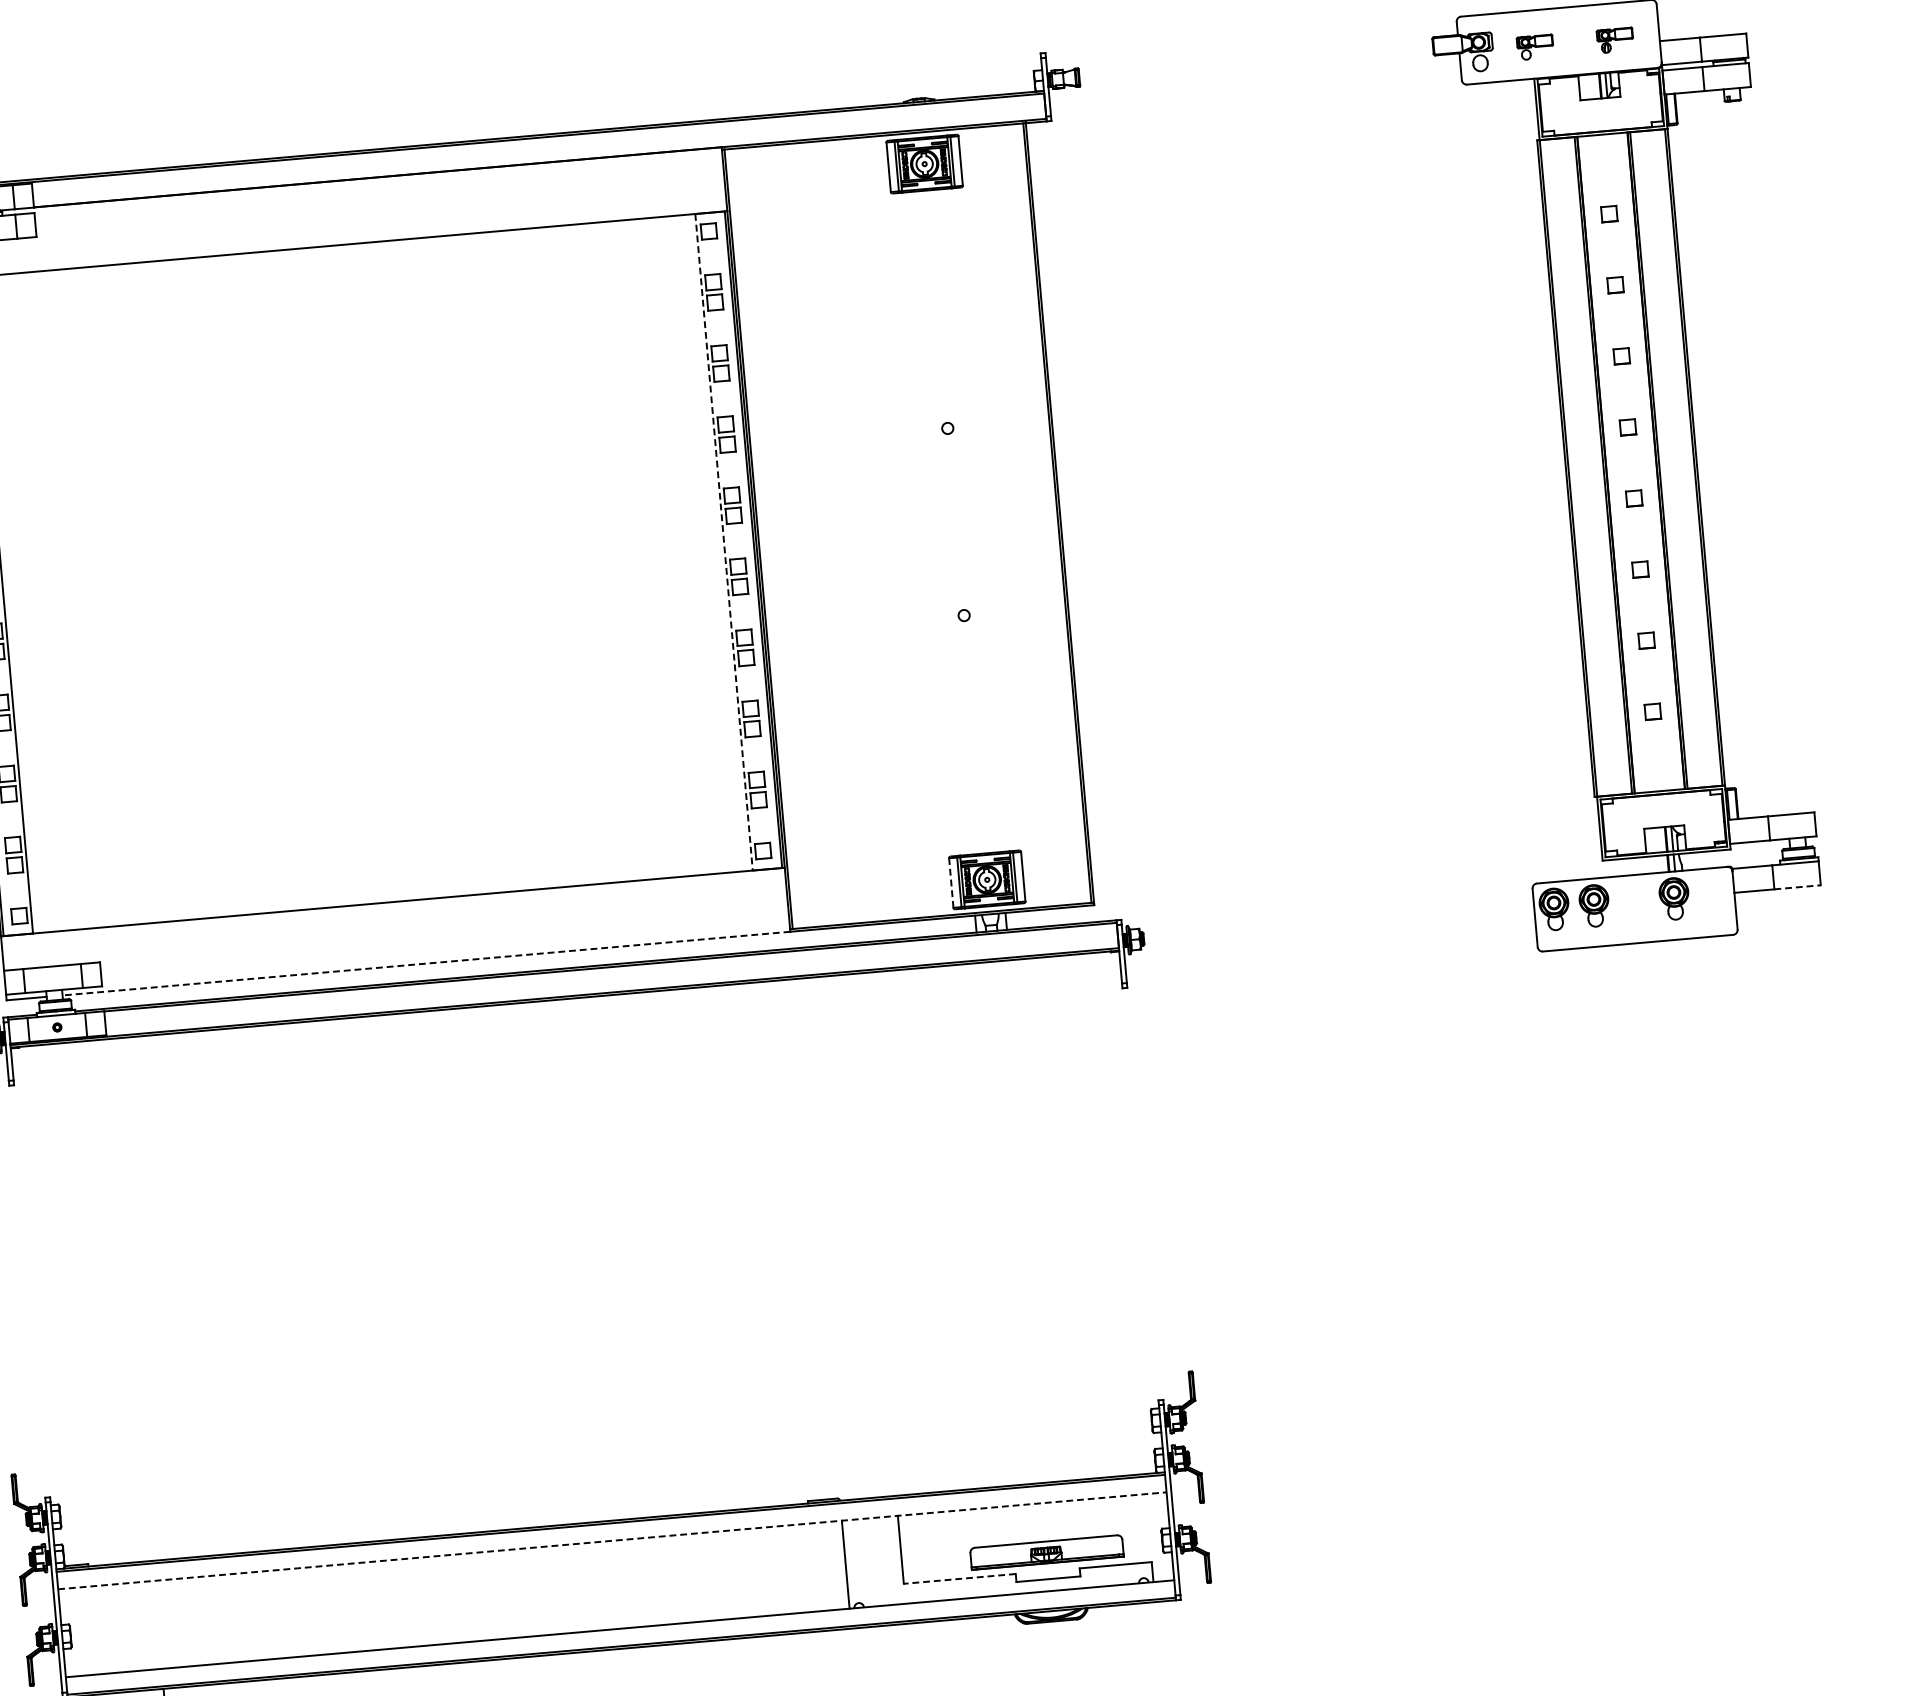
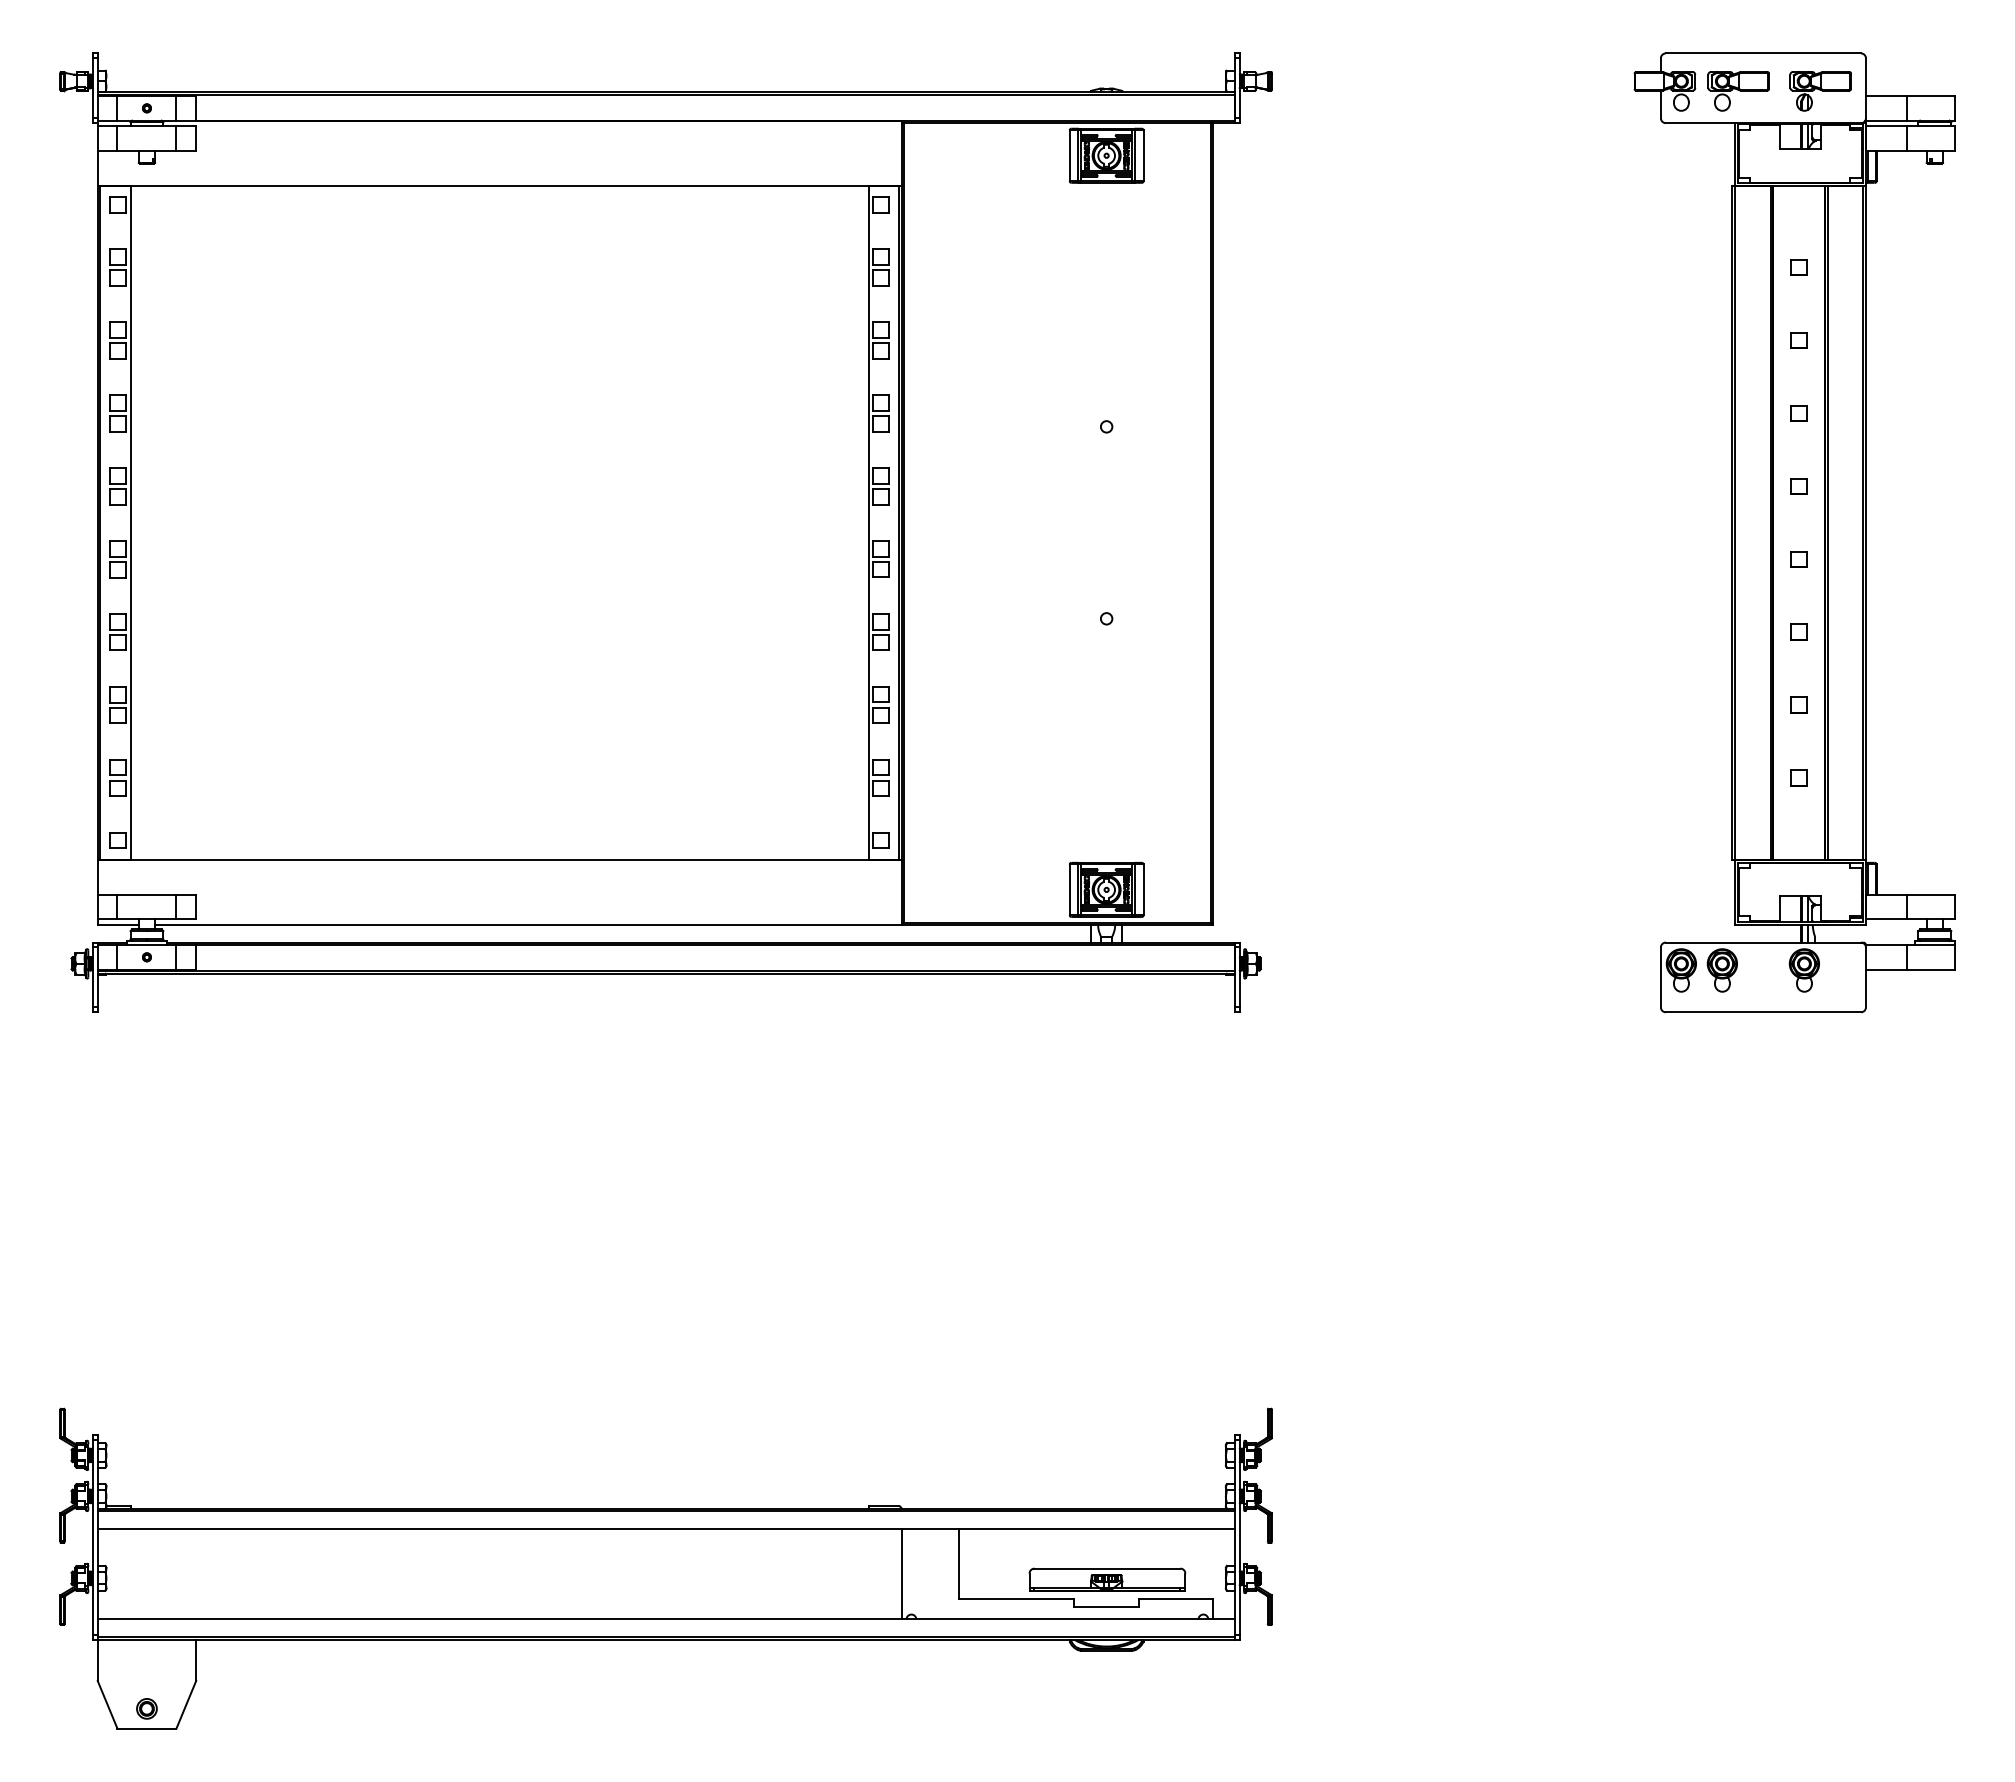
part: (1615, 40) -> (1820, 91), size x1.67
part: (1535, 47) -> (1738, 91), size x1.67
line: (723, 541) -> (868, 522), dashed -> solid
line: (951, 882) -> (1069, 889), dashed -> solid
line: (1797, 887) -> (1930, 969), dashed -> solid
line: (425, 963) -> (527, 925), dashed -> solid
line: (612, 1541) -> (666, 1529), dashed -> solid
line: (958, 1578) -> (1015, 1598), dashed -> solid

